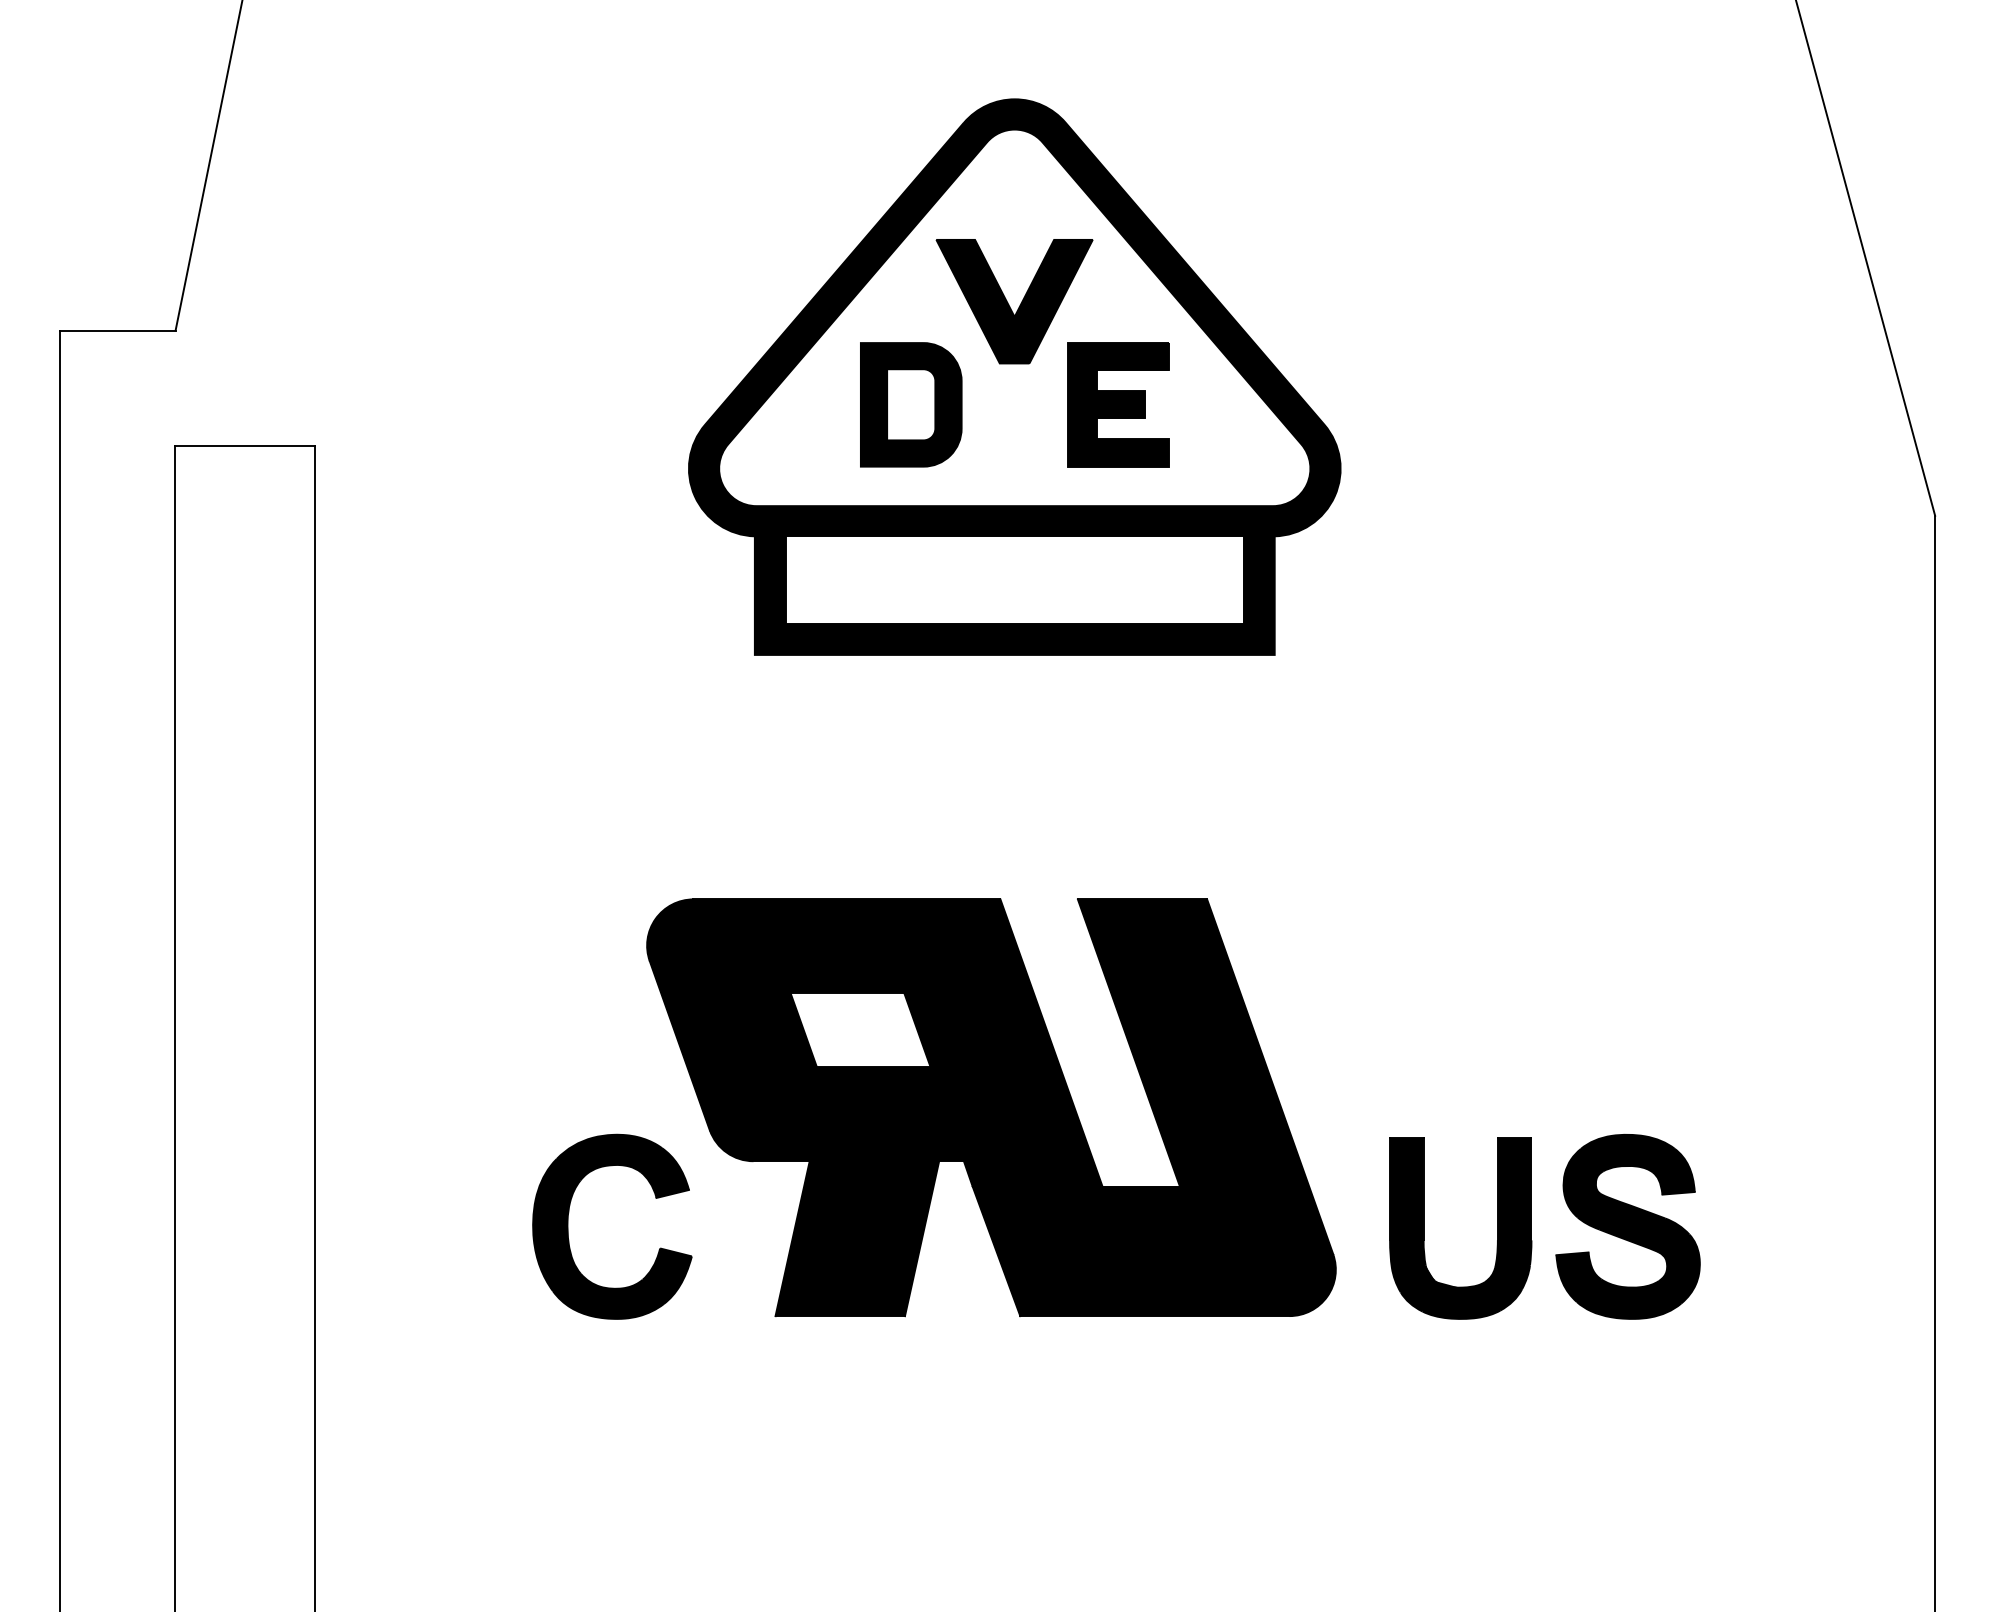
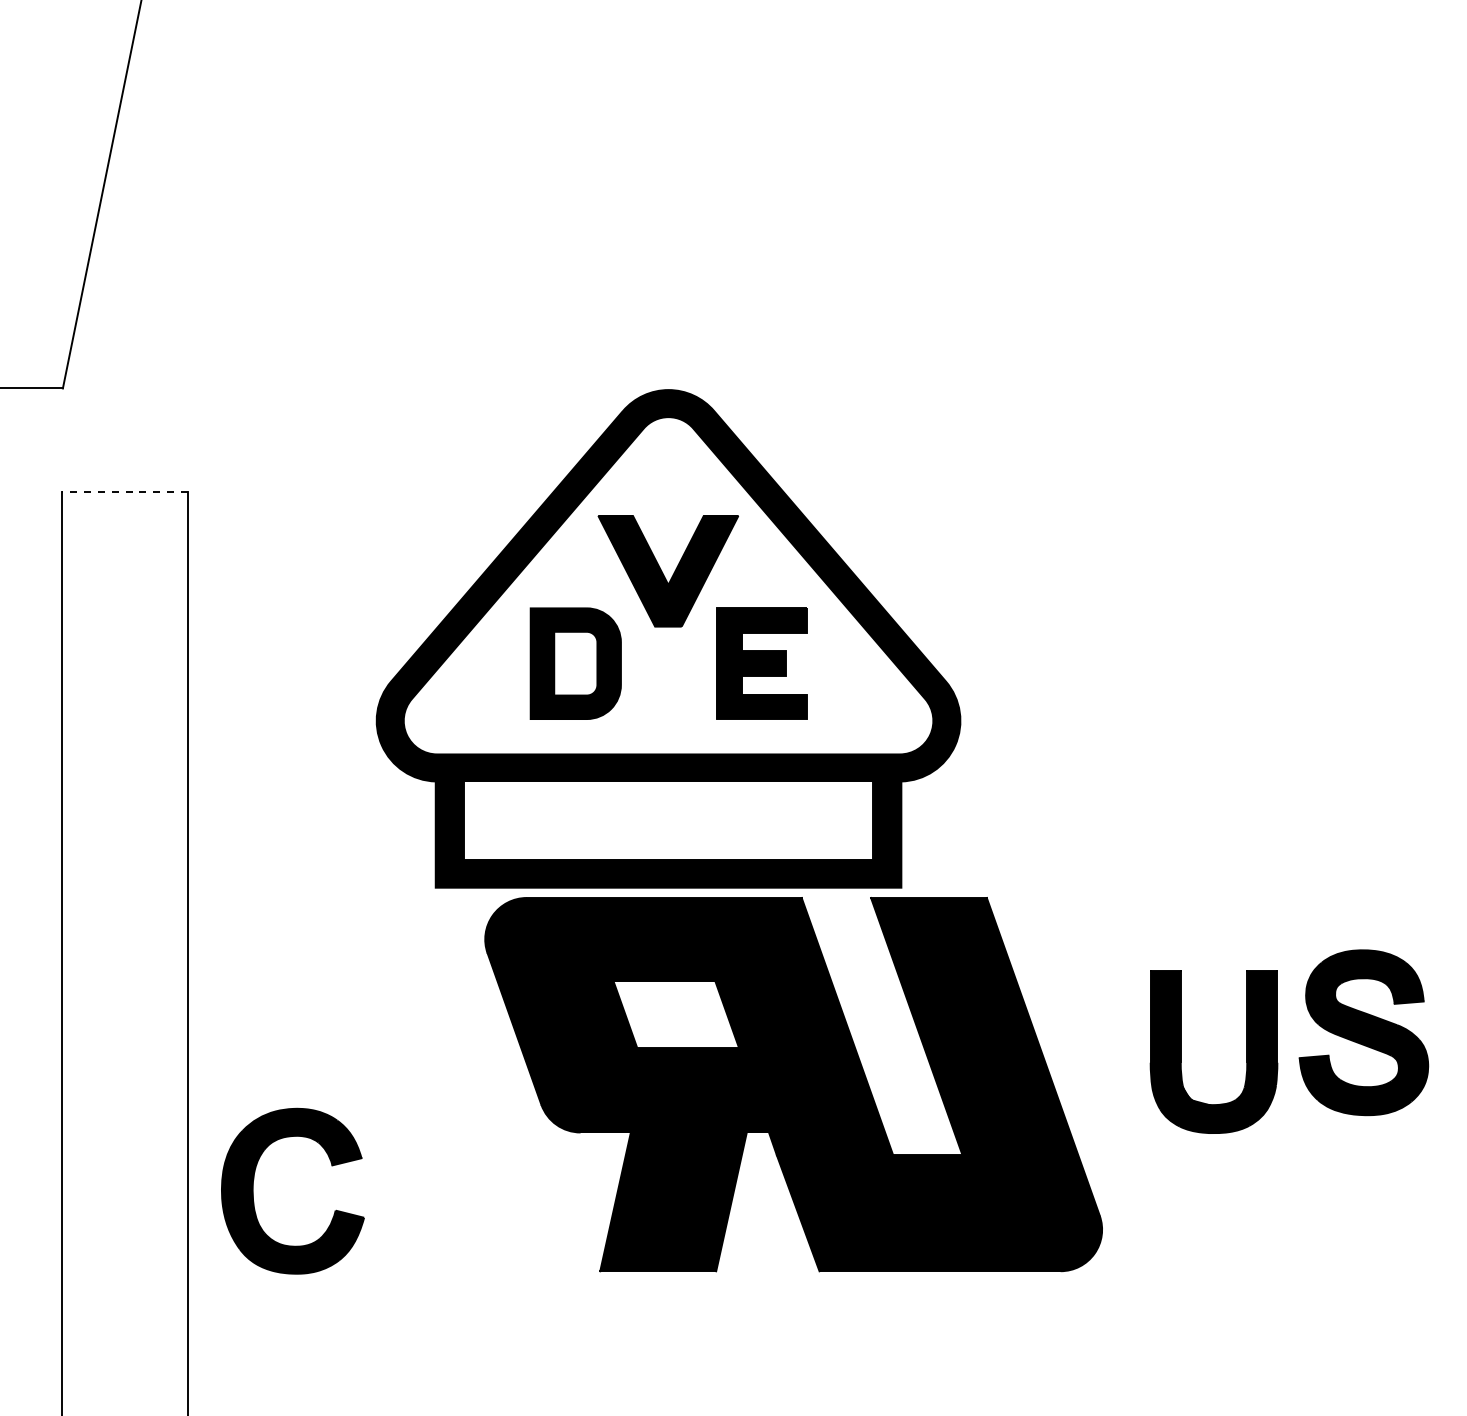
part: (1014, 376) -> (668, 638), moved
line: (245, 446) -> (125, 492), solid -> dashed
part: (568, 1226) -> (253, 1190), moved
part: (1627, 1226) -> (1363, 1032), moved
part: (1424, 1228) -> (1181, 1052), moved

